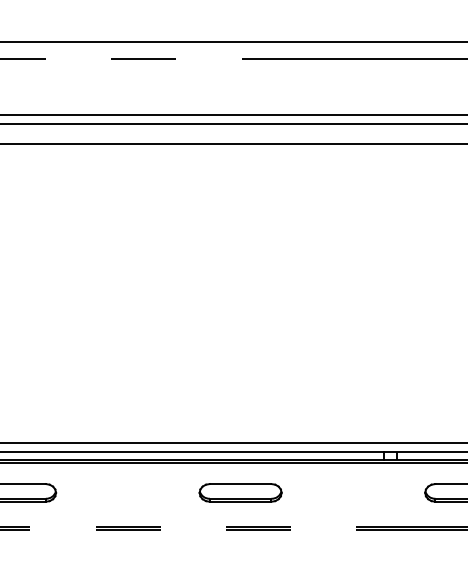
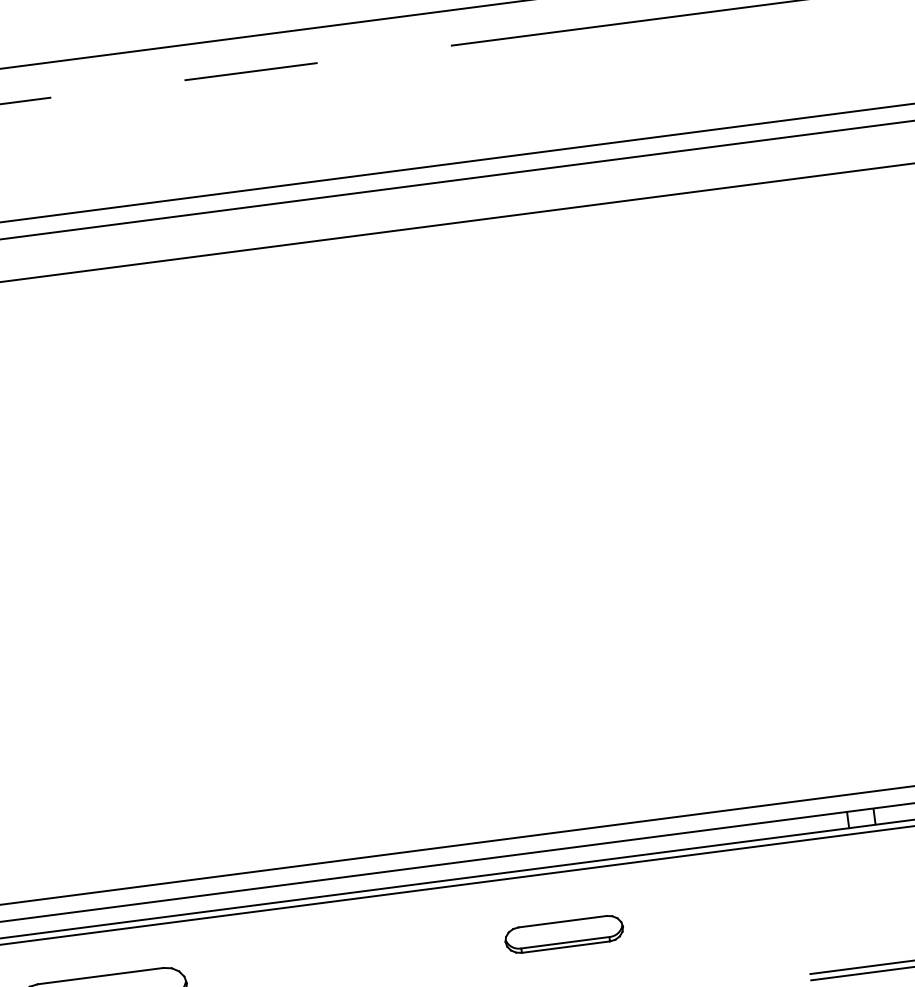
part: (240, 492) -> (563, 933), size x0.7

